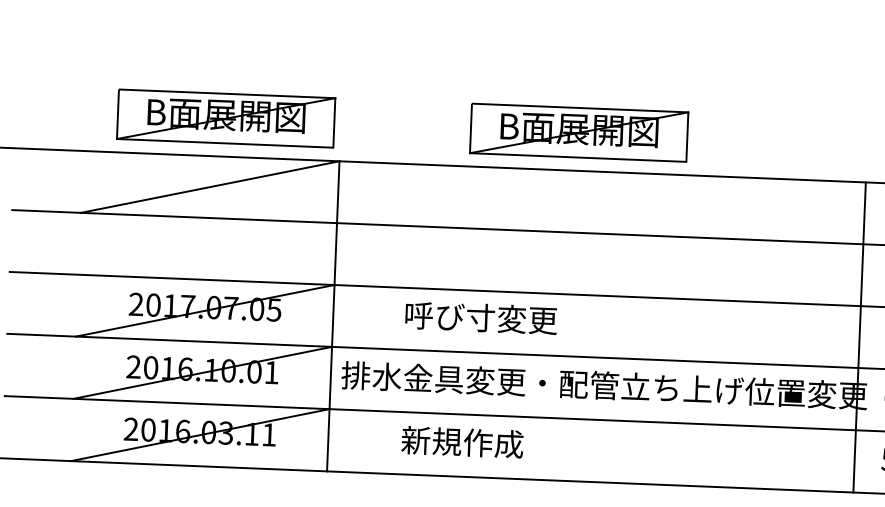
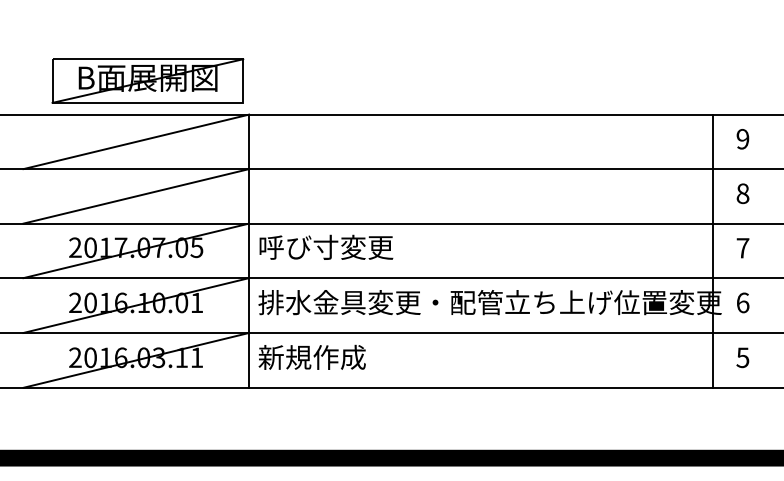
part: (578, 132) -> (458, 80), removed
line: (207, 249) -> (136, 196), added
text: (481, 316) -> (326, 246), moved
text: (461, 441) -> (311, 356), moved

